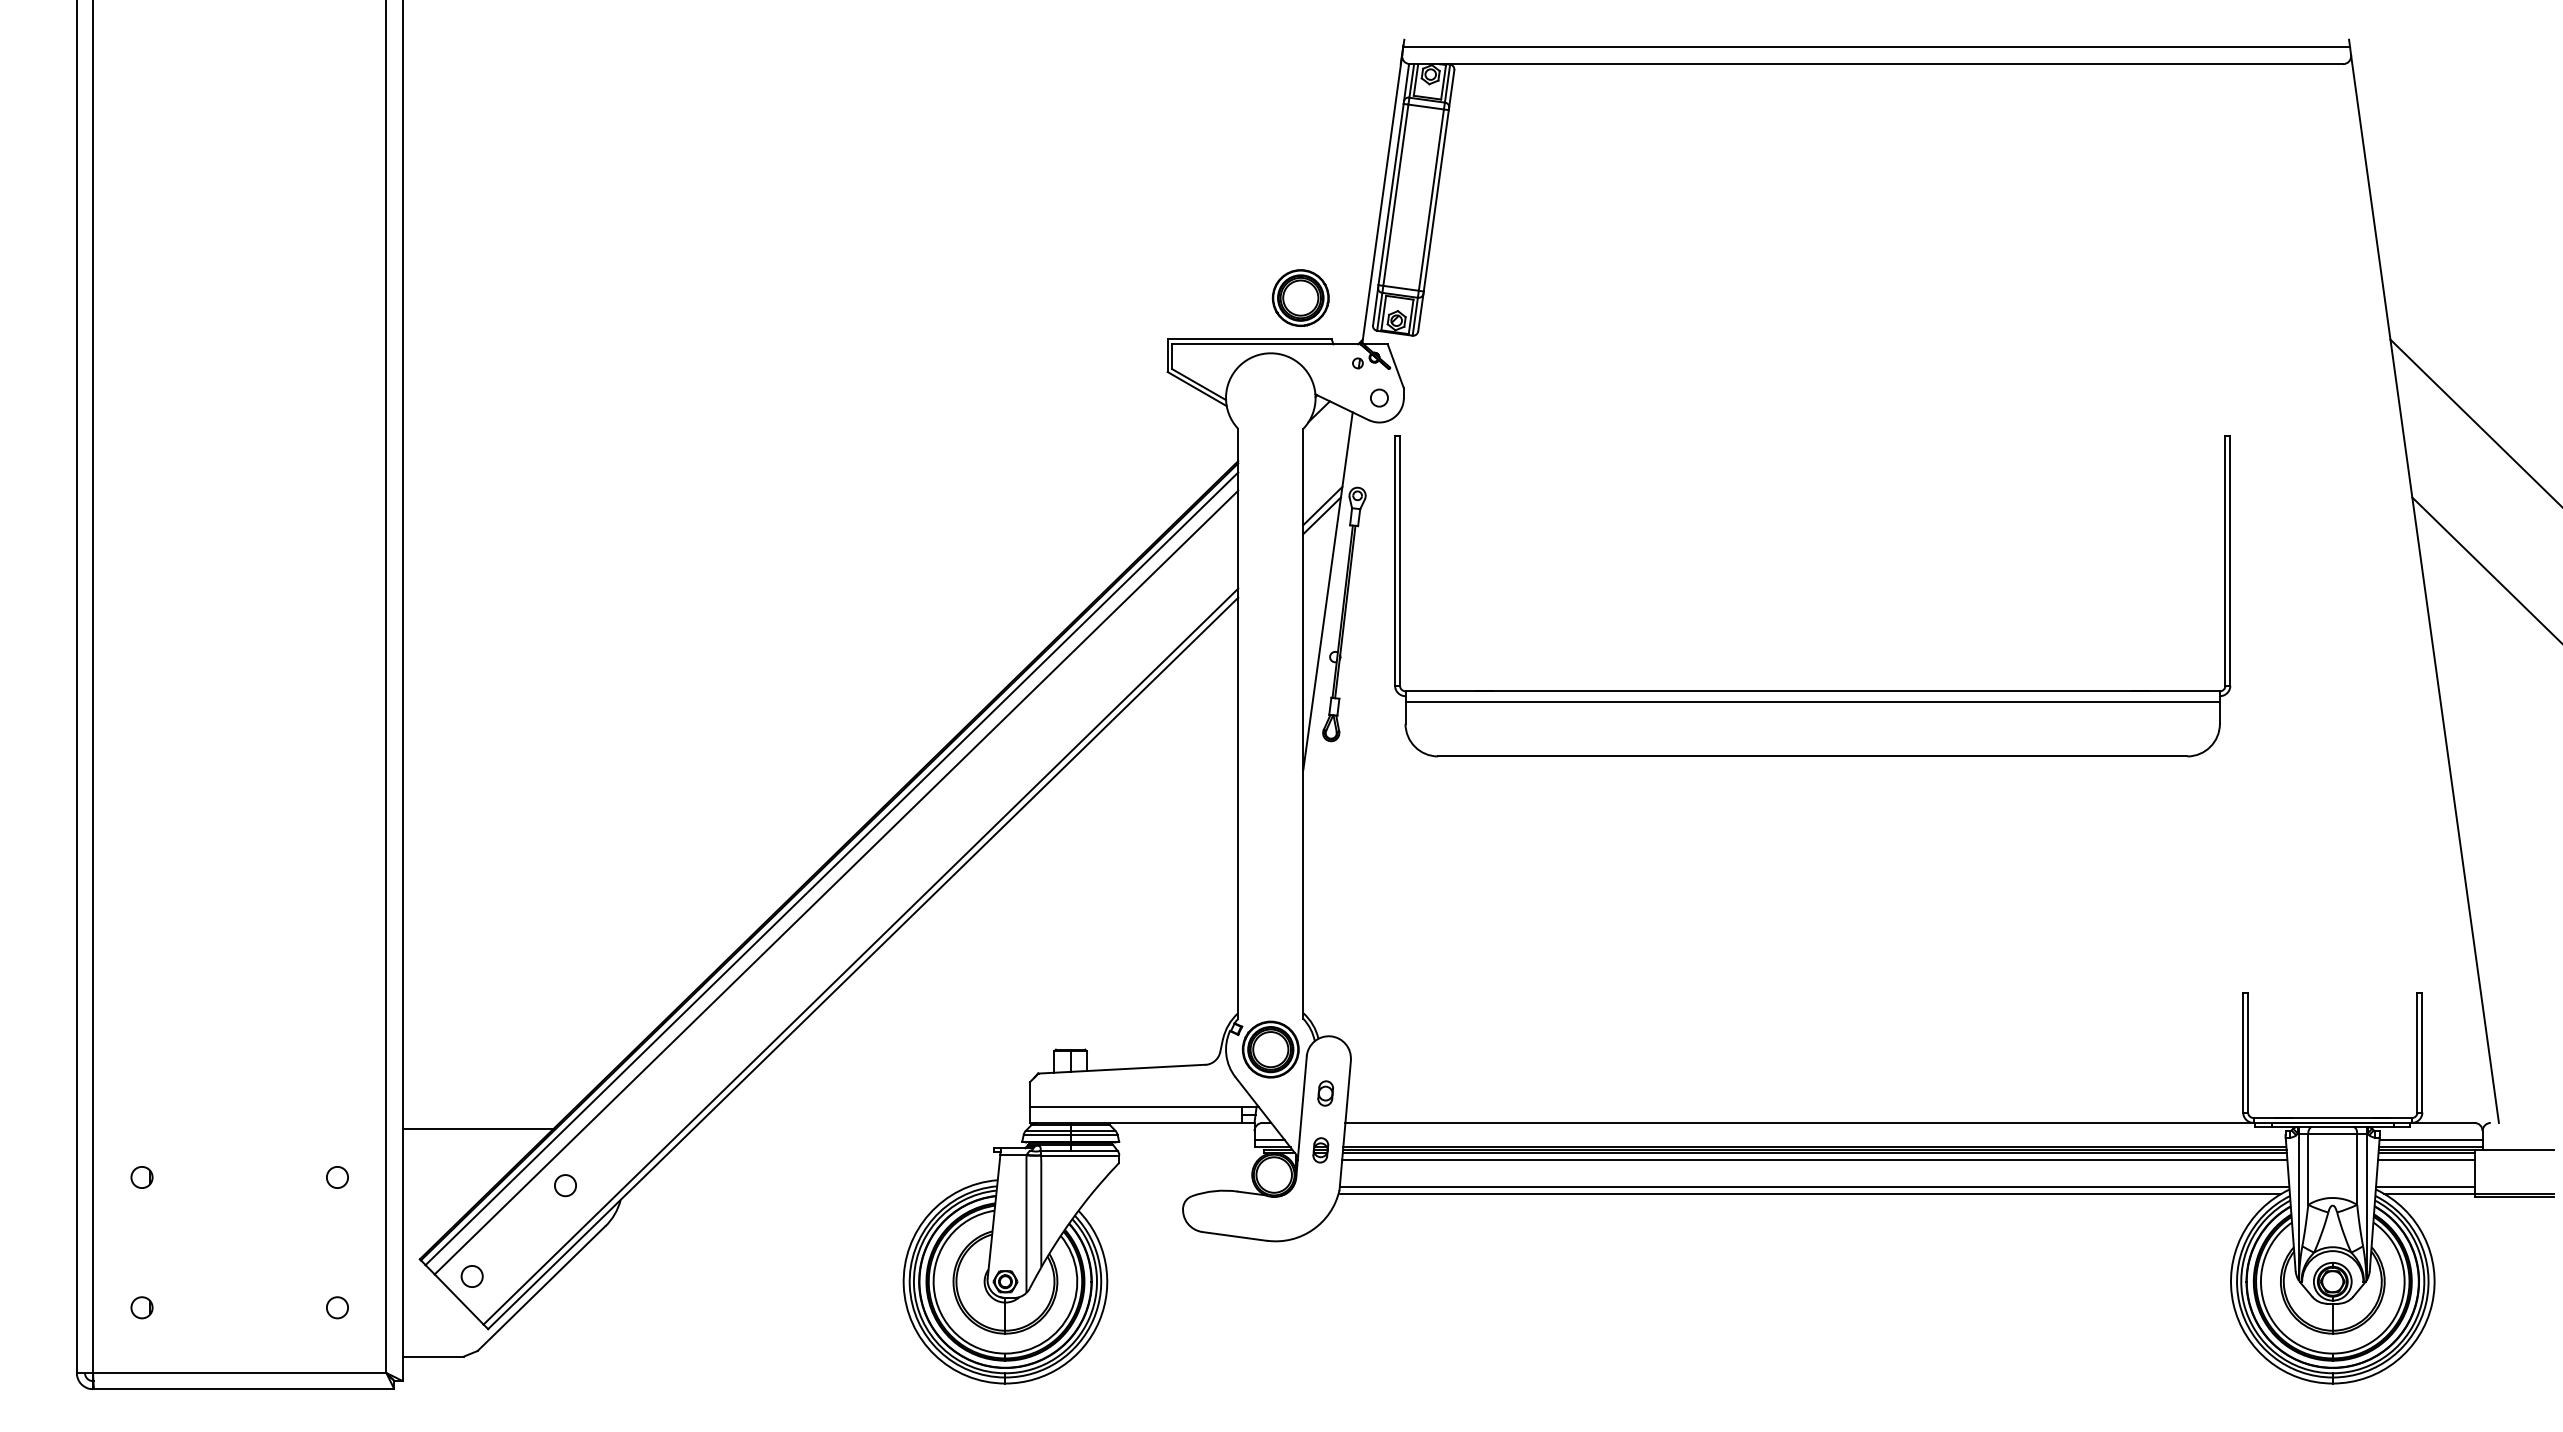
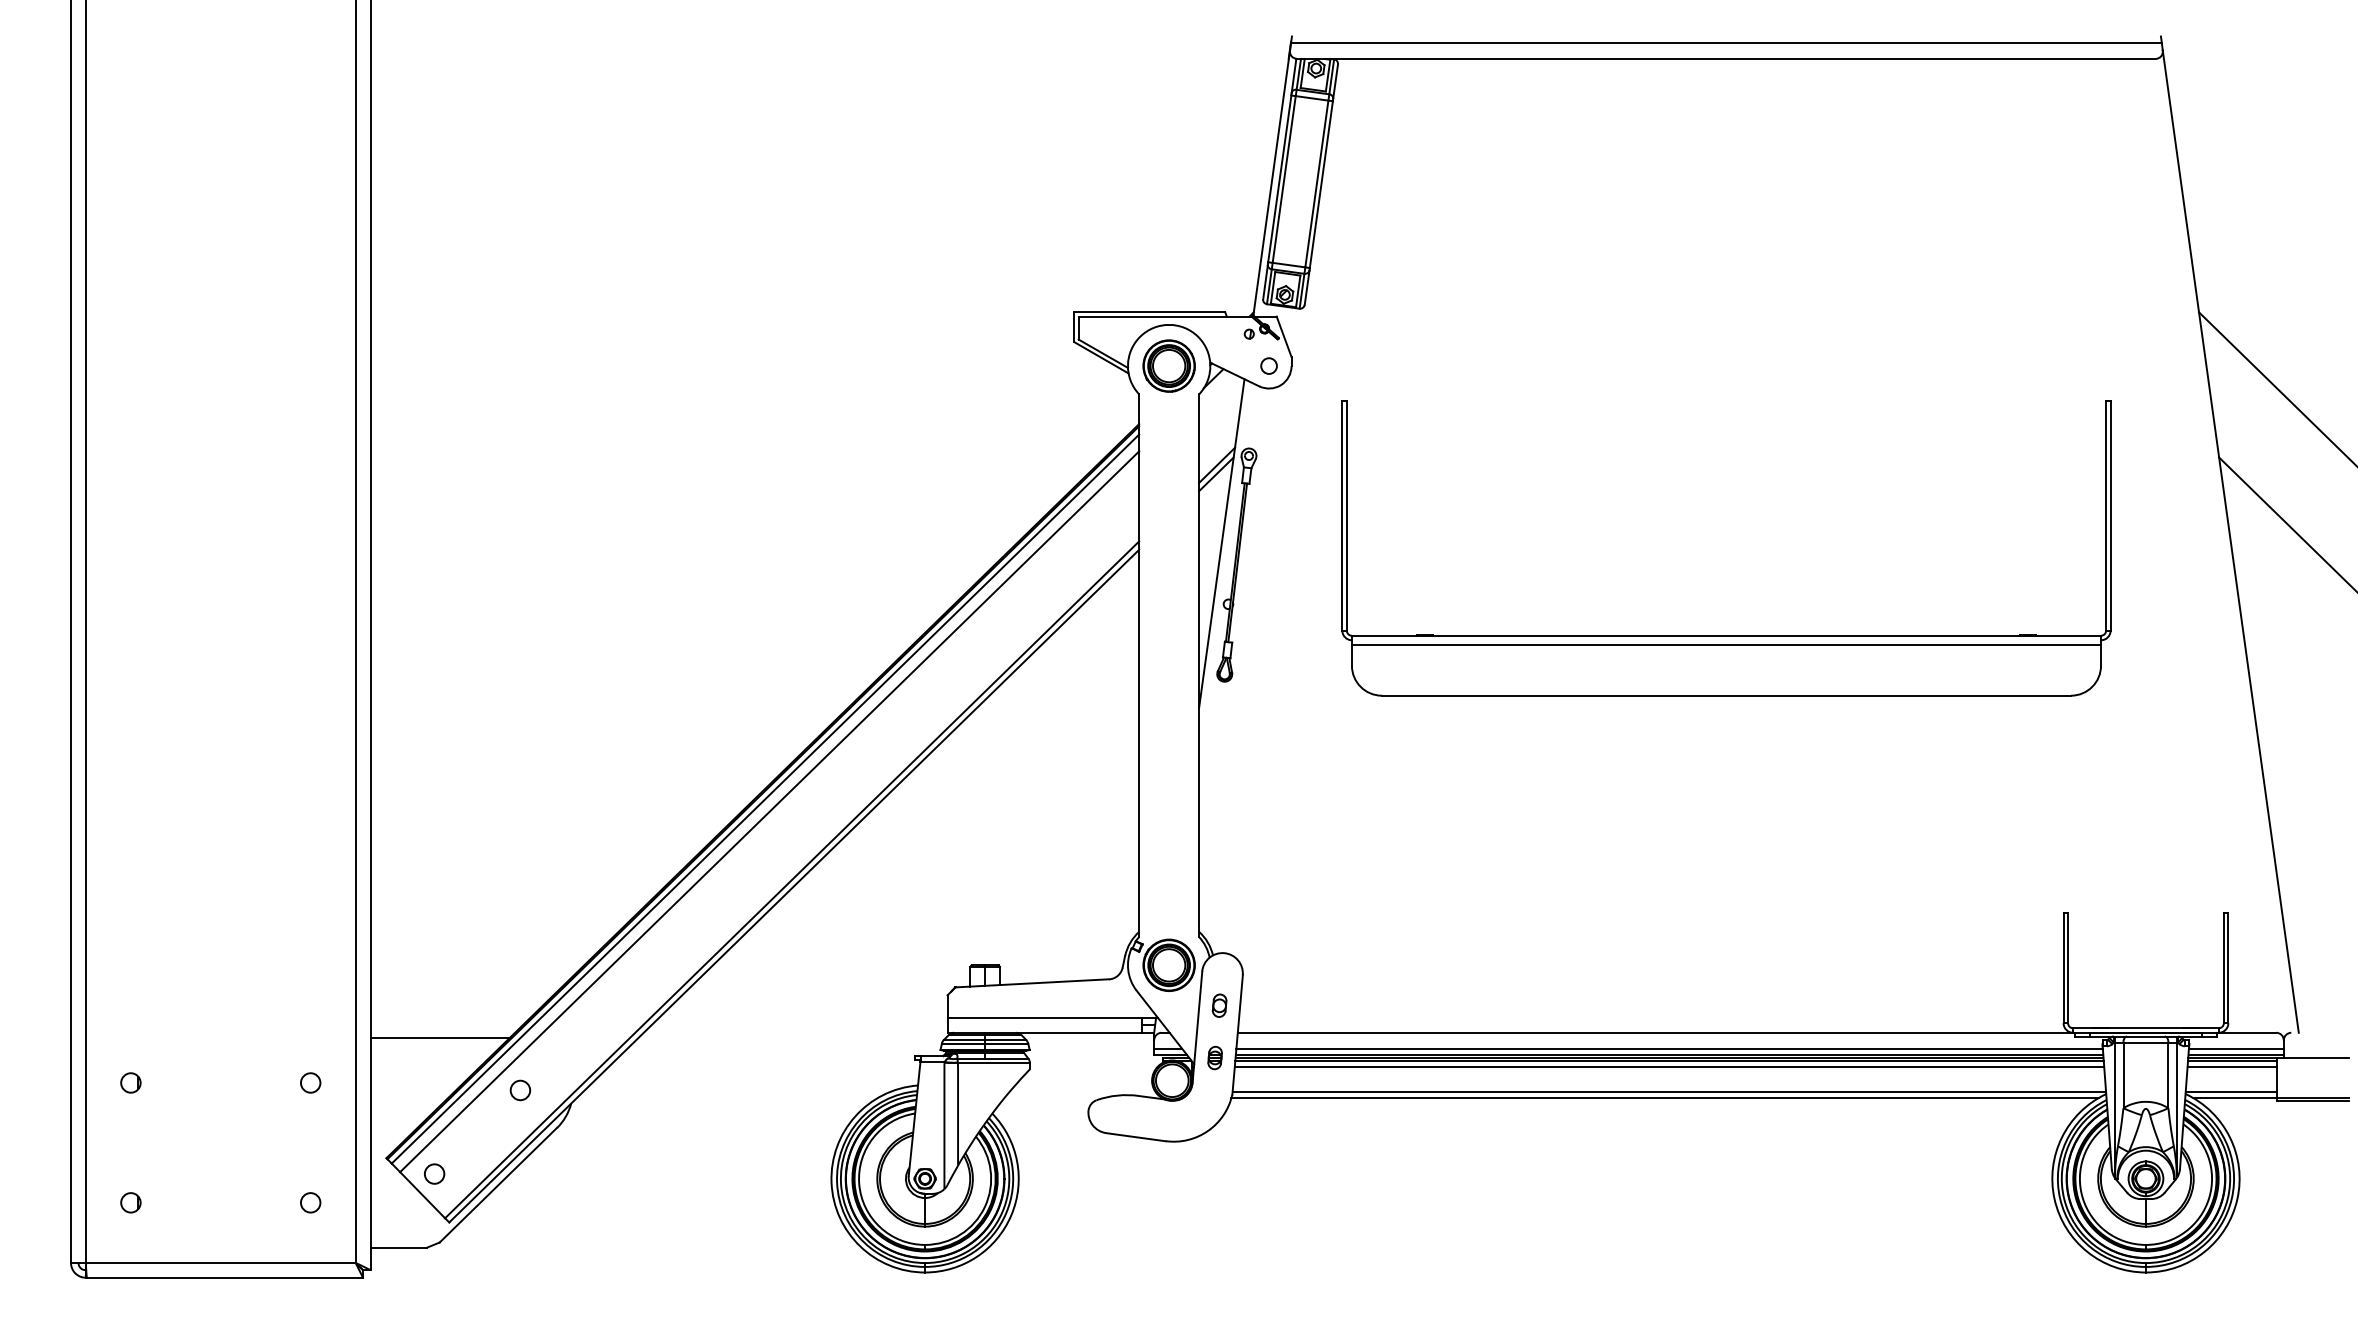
part: (1300, 297) -> (1168, 365), moved
part: (1812, 690) -> (1726, 635), moved
line: (1814, 1140) -> (1669, 1048), added

